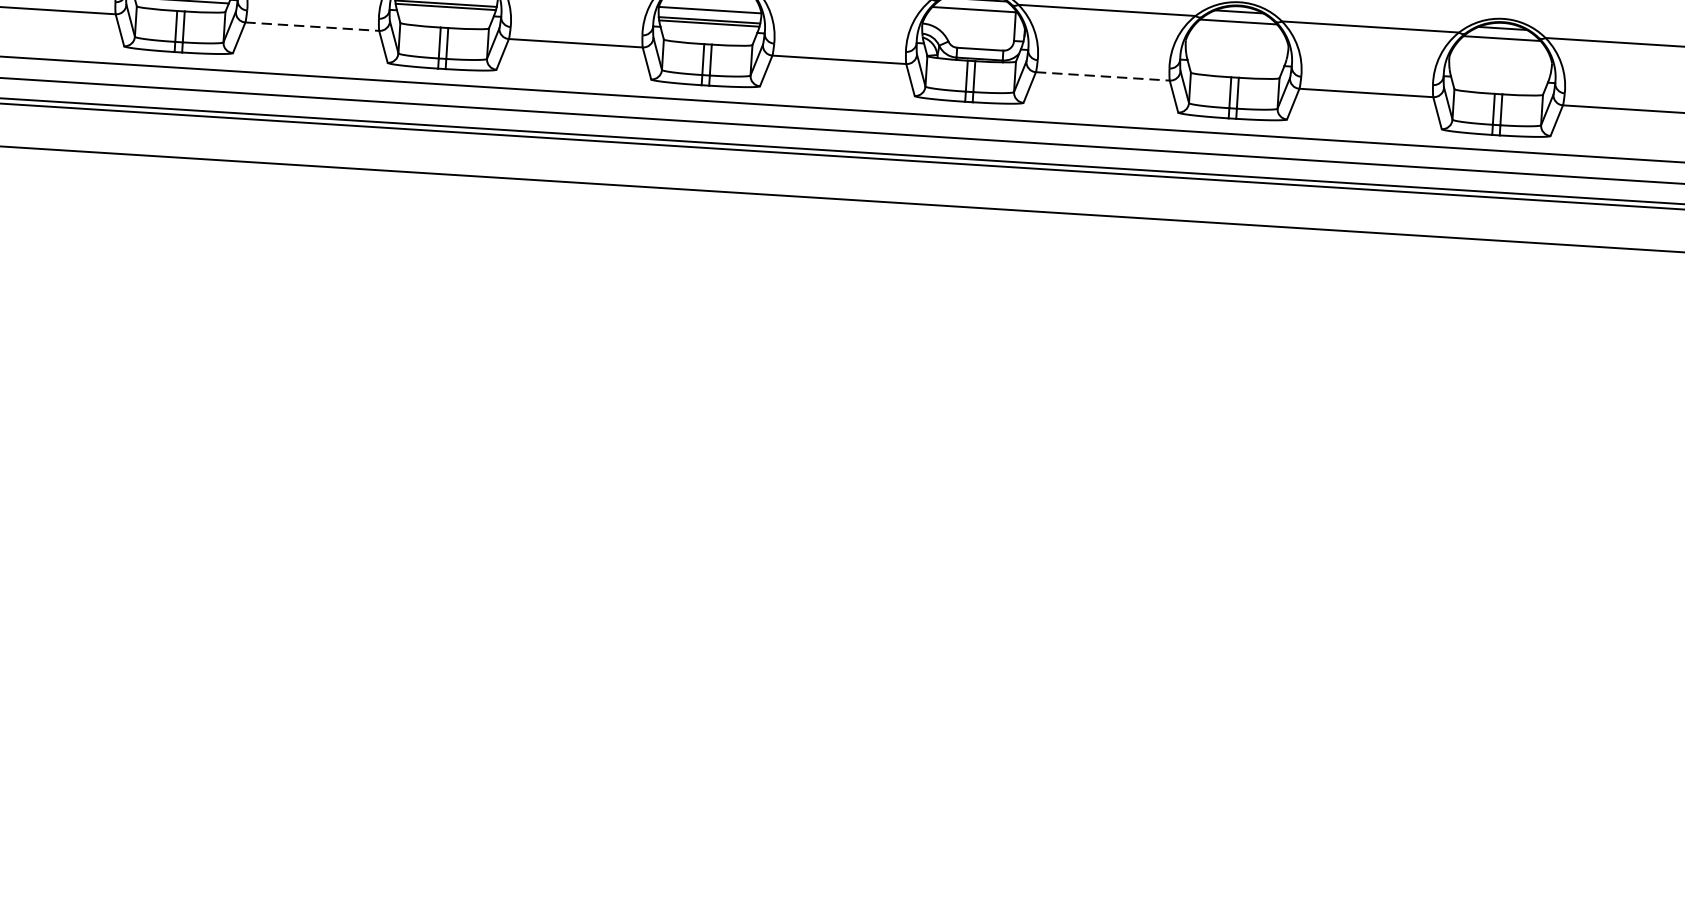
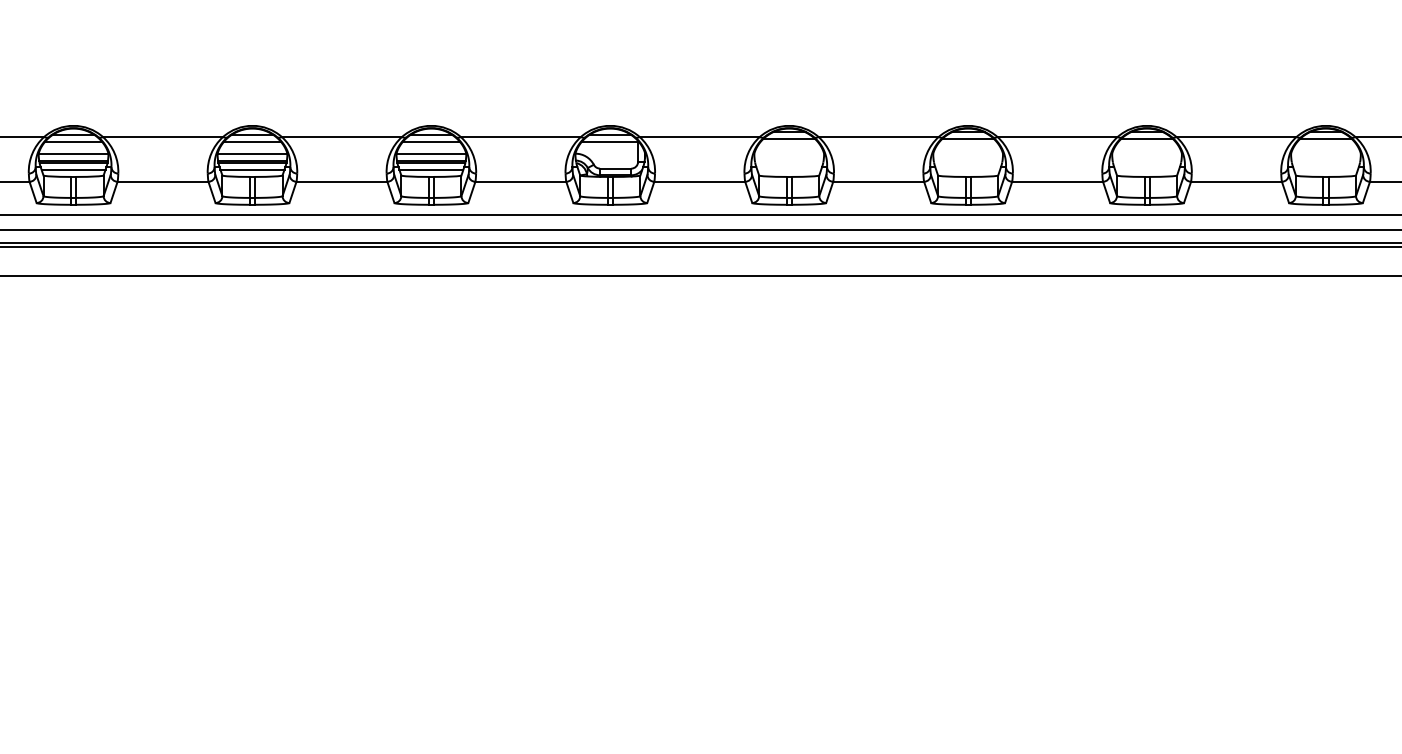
line: (445, 16) -> (252, 169), added
line: (313, 26) -> (163, 181), dashed -> solid
line: (708, 33) -> (431, 169), added
line: (1103, 76) -> (700, 181), dashed -> solid

